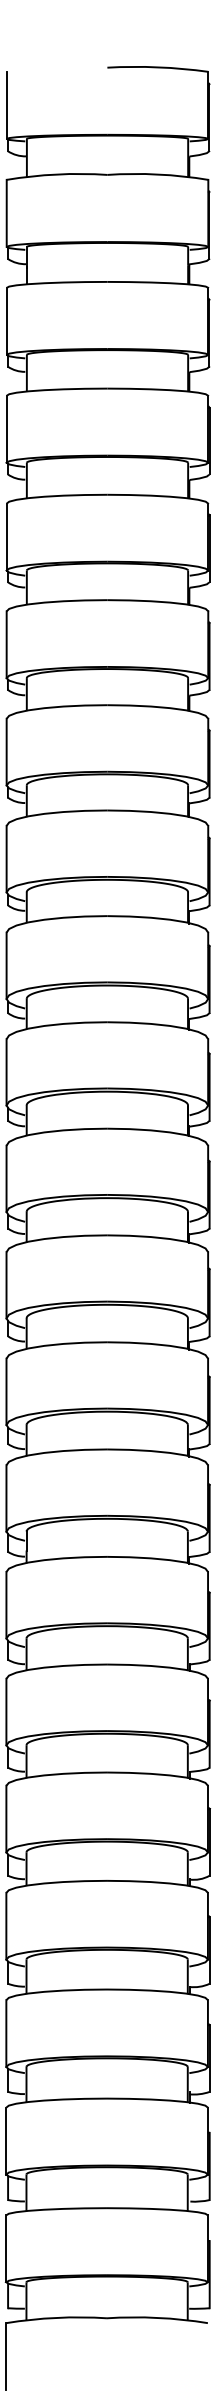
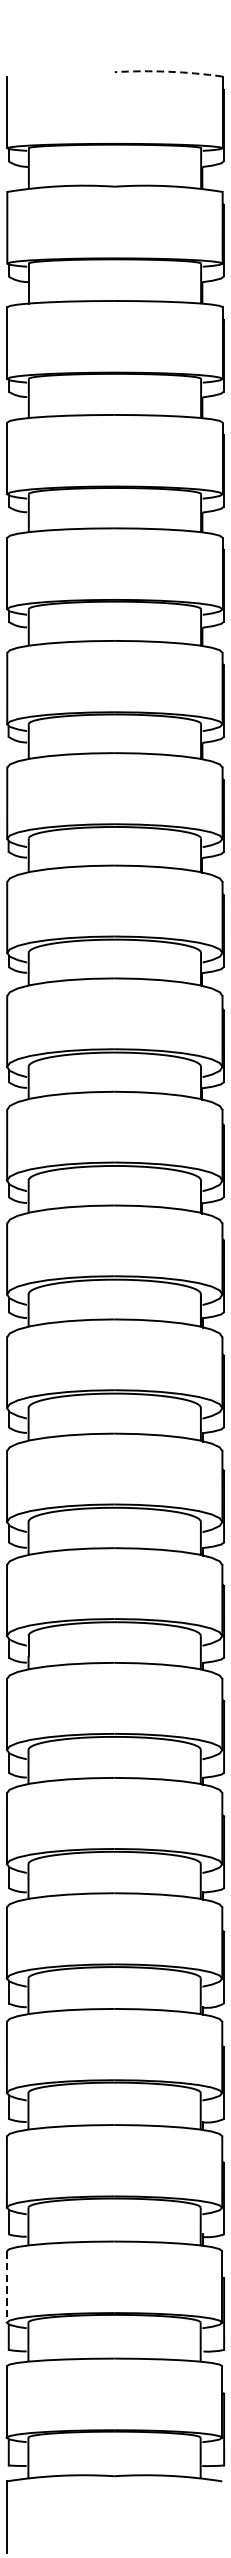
arc: (157, 67) -> (168, 71), solid -> dashed
line: (6, 2141) -> (7, 2287), solid -> dashed

